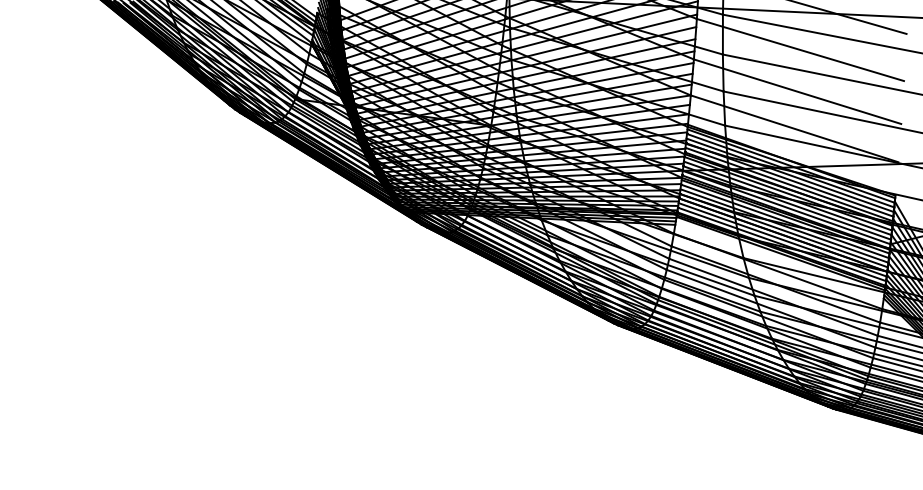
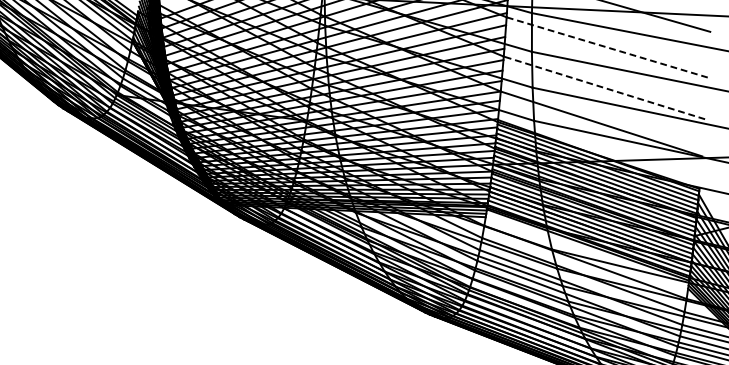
line: (799, 49) -> (606, 46), solid -> dashed
line: (797, 91) -> (604, 87), solid -> dashed

